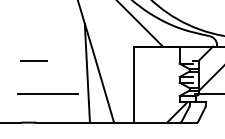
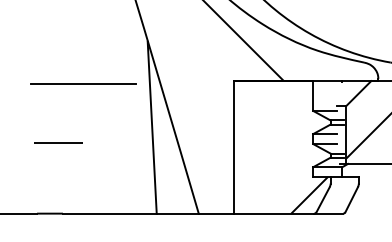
line: (33, 60) -> (58, 141), moved
line: (47, 93) -> (82, 82), moved

